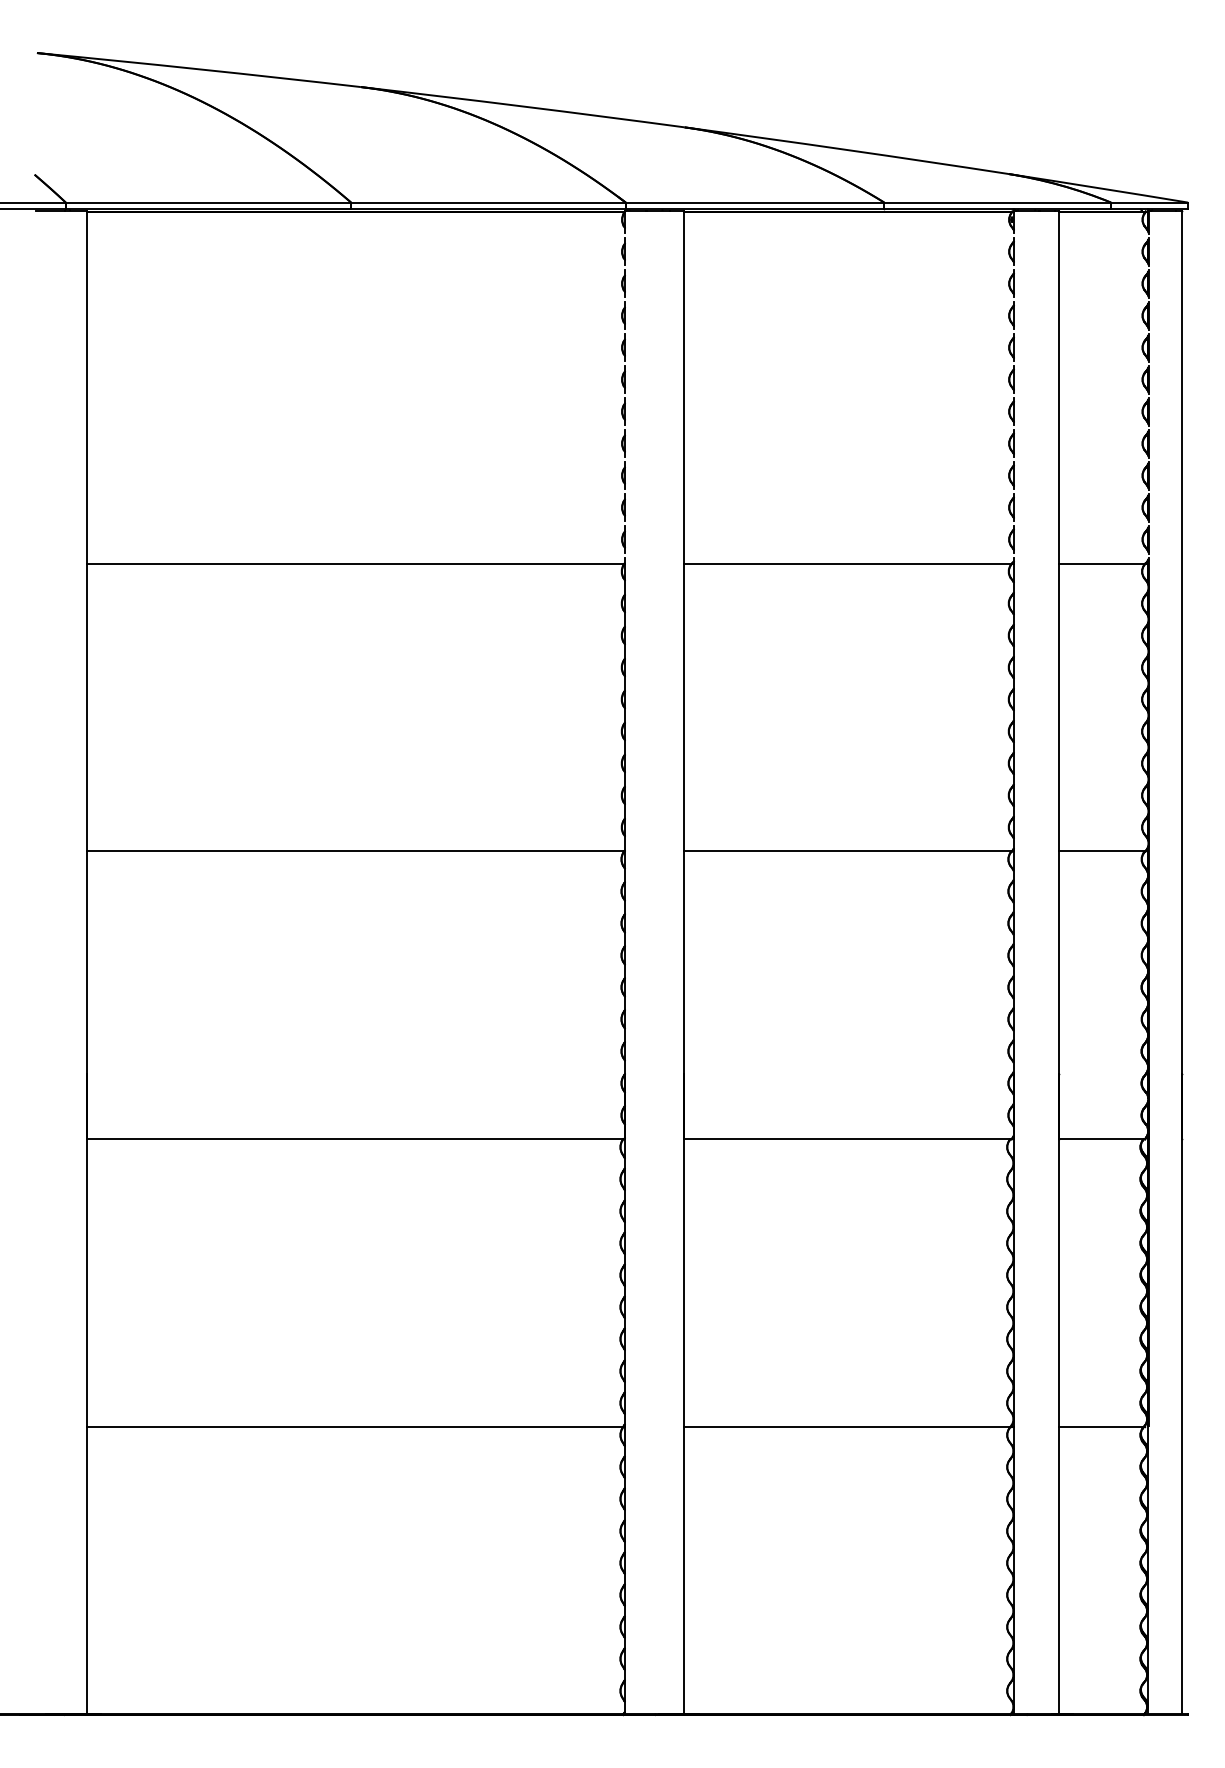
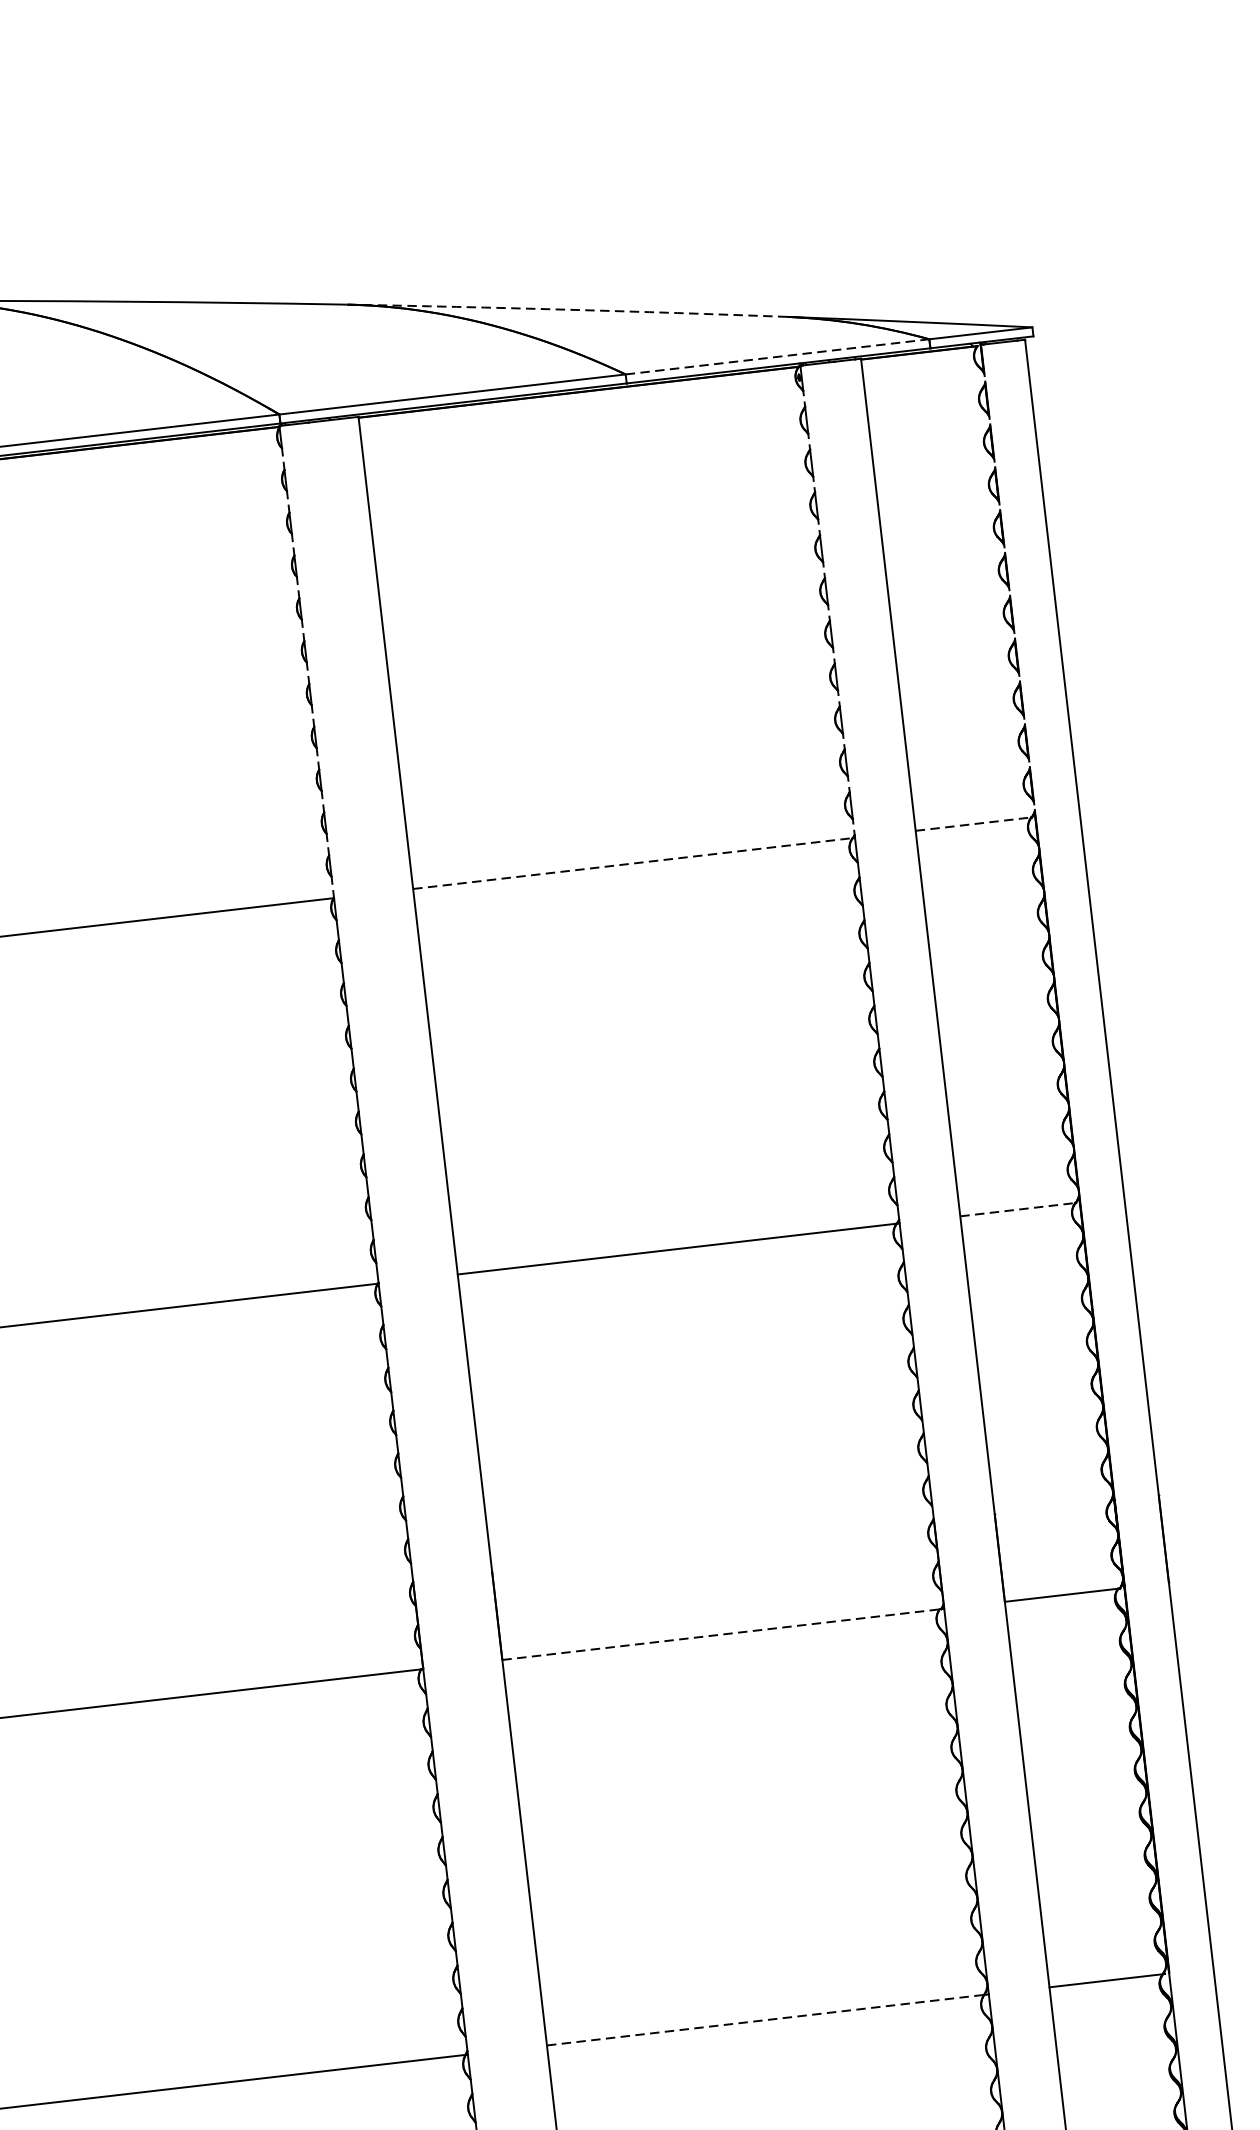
arc: (846, 149) -> (566, 309), solid -> dashed
line: (998, 202) -> (778, 356), solid -> dashed
line: (848, 563) -> (633, 863), solid -> dashed
line: (1102, 563) -> (973, 823), solid -> dashed
line: (1102, 851) -> (1018, 1209), solid -> dashed
line: (847, 1139) -> (721, 1634), solid -> dashed
line: (847, 1427) -> (766, 2020), solid -> dashed

